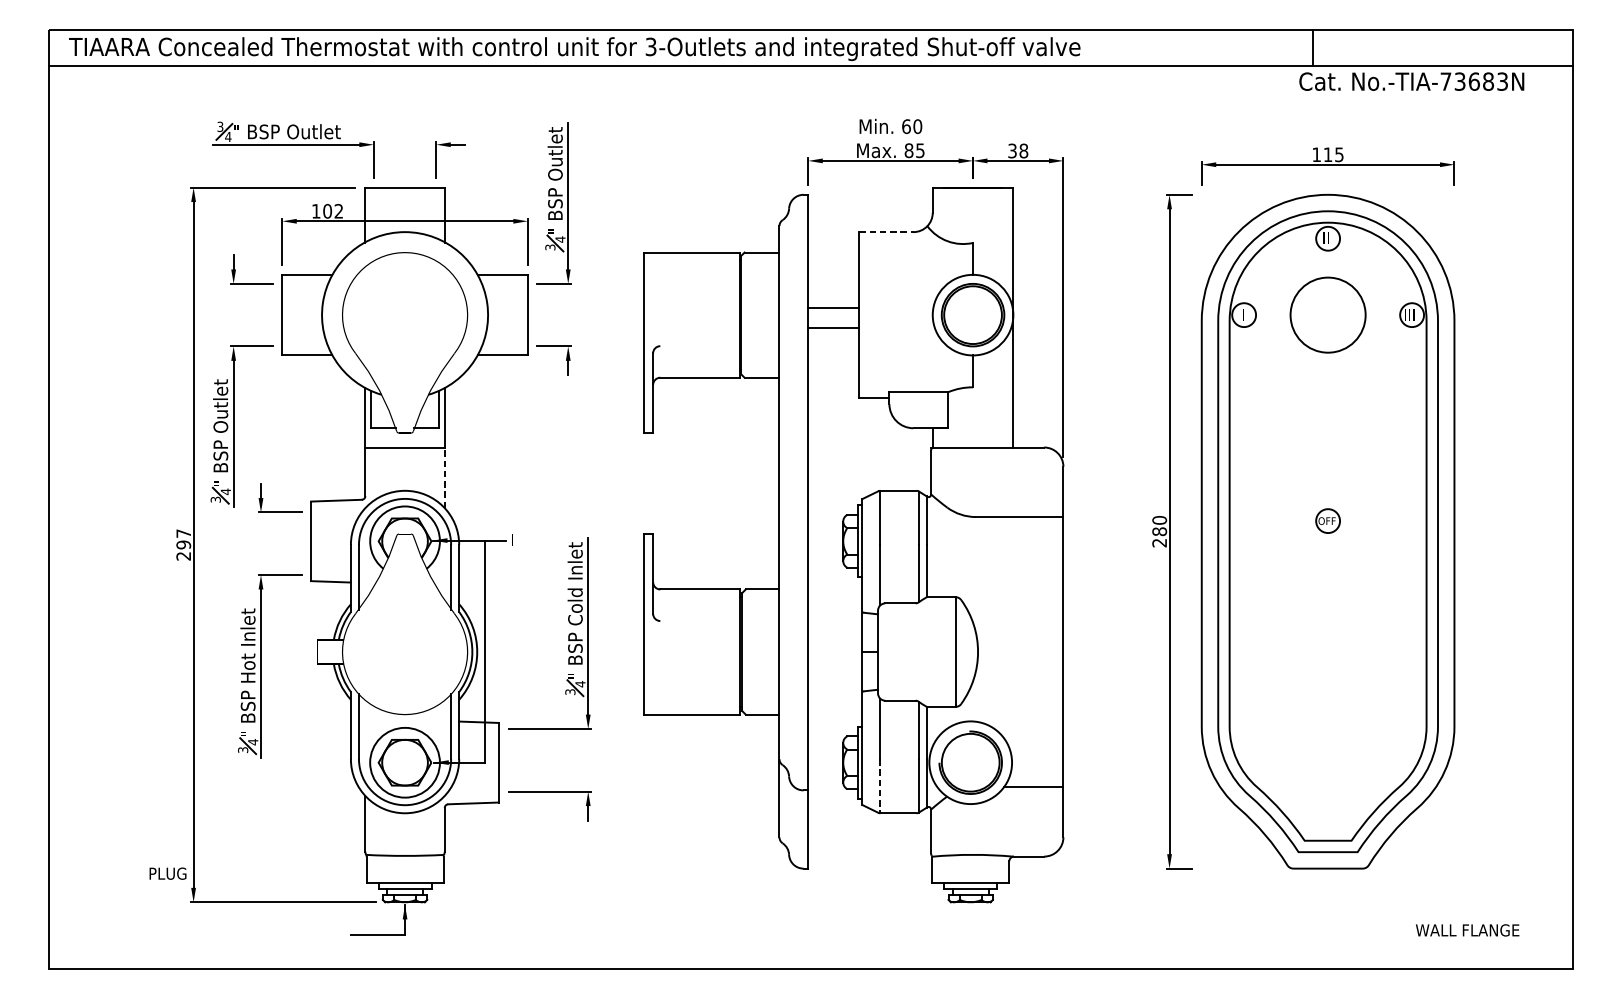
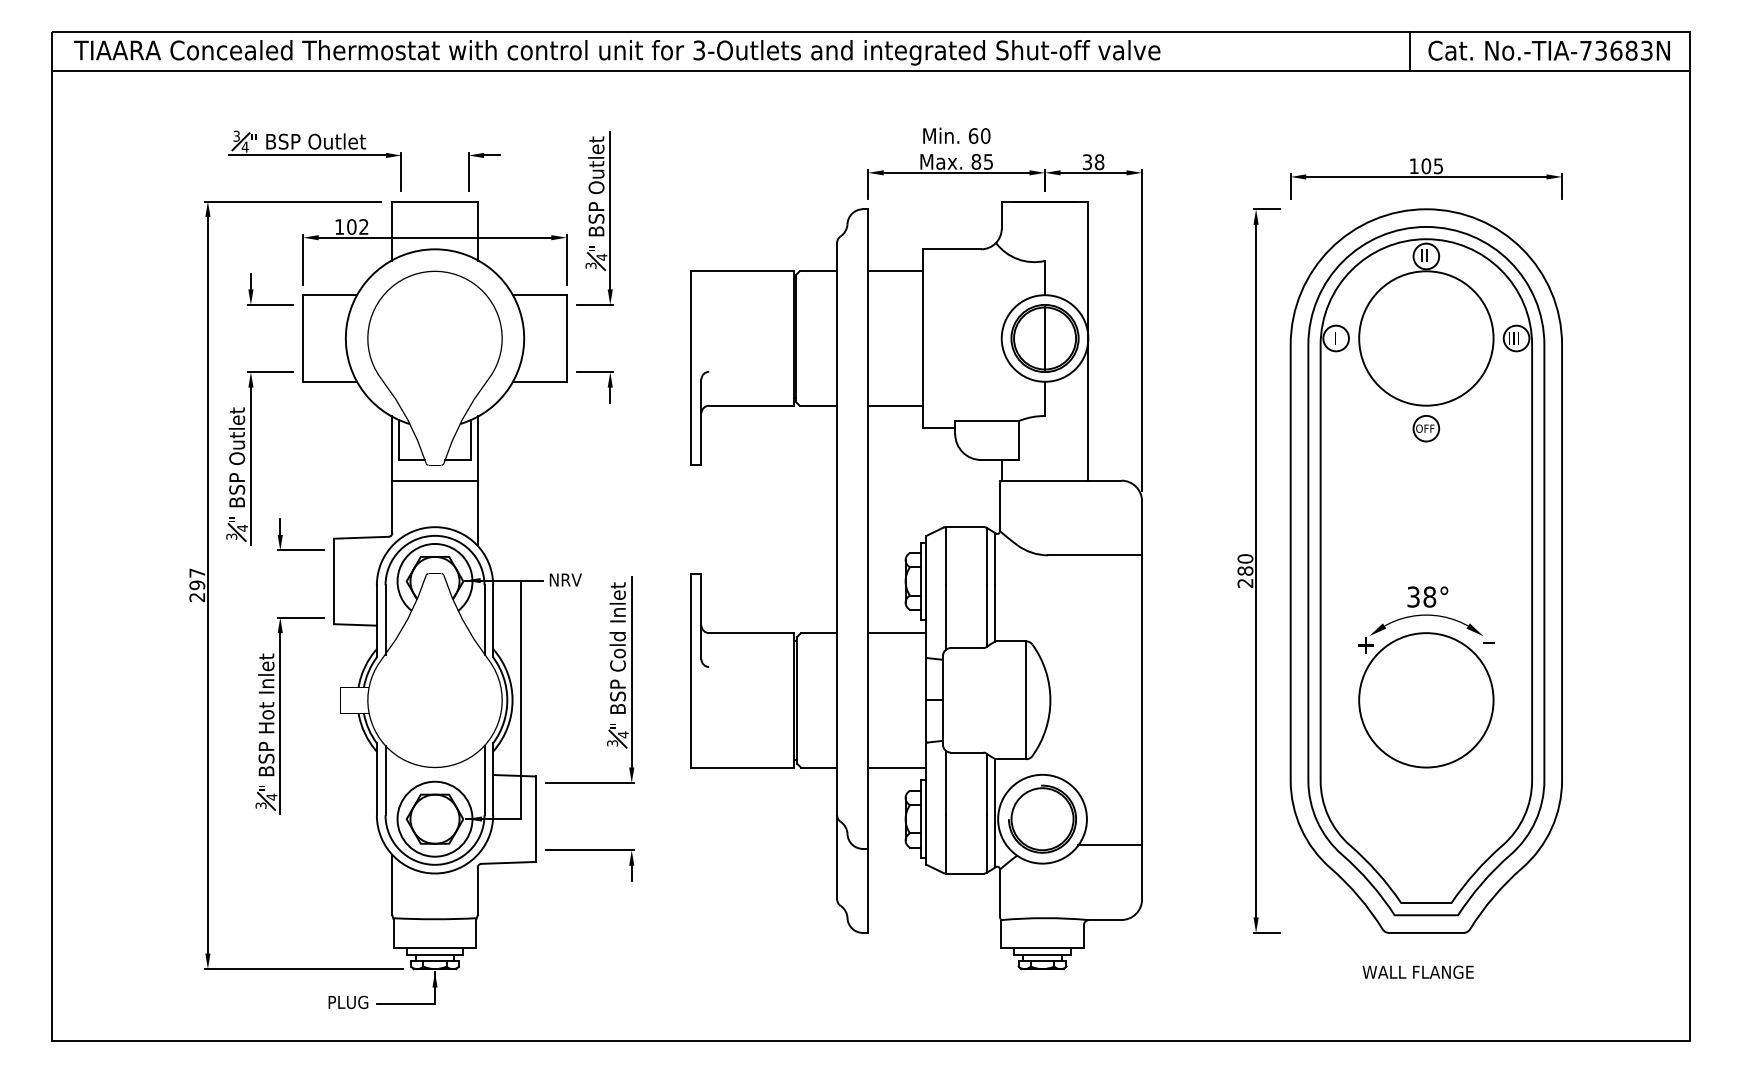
text: (1411, 81) -> (1548, 50), moved
text: (1328, 154) -> (1426, 166), 115 -> 105
line: (886, 232) -> (952, 249), dashed -> solid
line: (833, 307) -> (895, 271), moved
line: (973, 315) -> (1045, 338), added
circle: (1328, 315) -> (1426, 338), size x1.67
line: (833, 328) -> (895, 405), moved
line: (444, 478) -> (477, 513), dashed -> solid
part: (1328, 520) -> (1426, 428), moved
text: (526, 539) -> (565, 579), I -> NRV
line: (835, 589) -> (897, 633), added
part: (1328, 630) -> (1426, 677), added
line: (835, 714) -> (897, 767), added
line: (880, 786) -> (945, 844), dashed -> solid
text: (168, 872) -> (348, 1001), moved
text: (1466, 929) -> (1417, 971), moved

